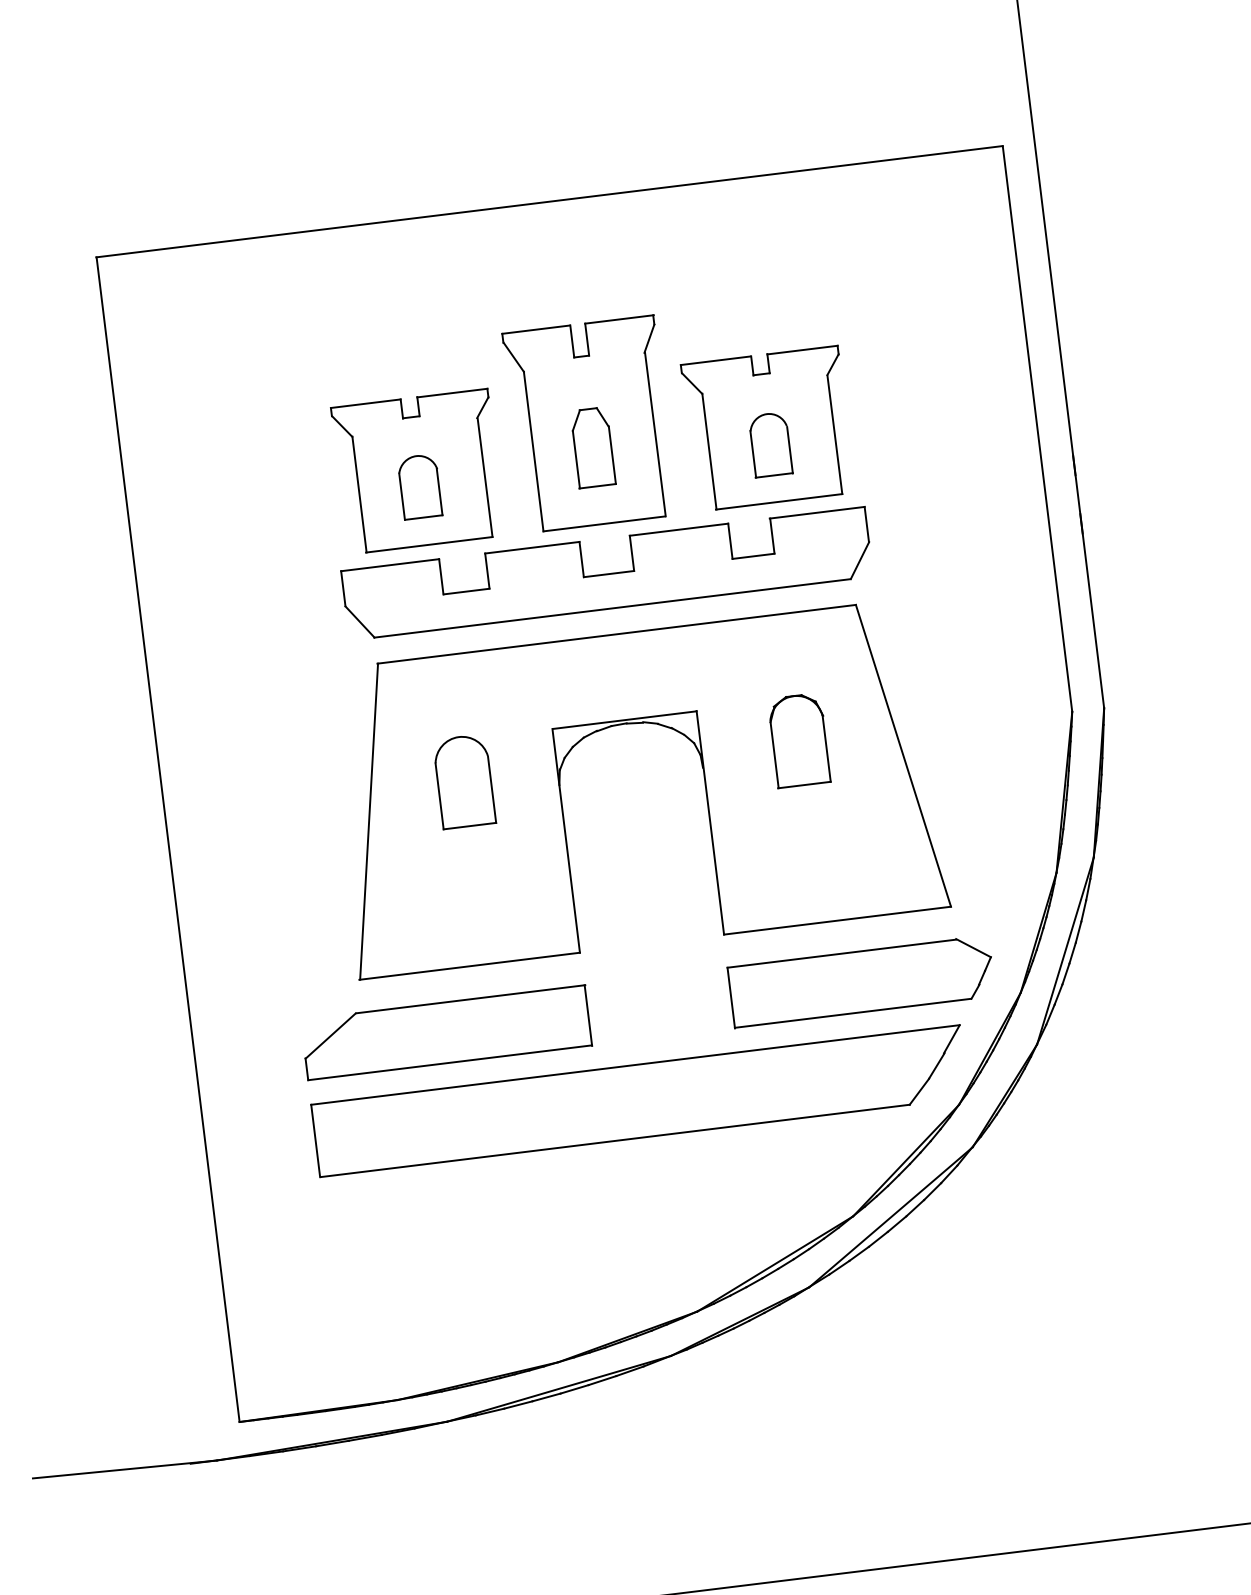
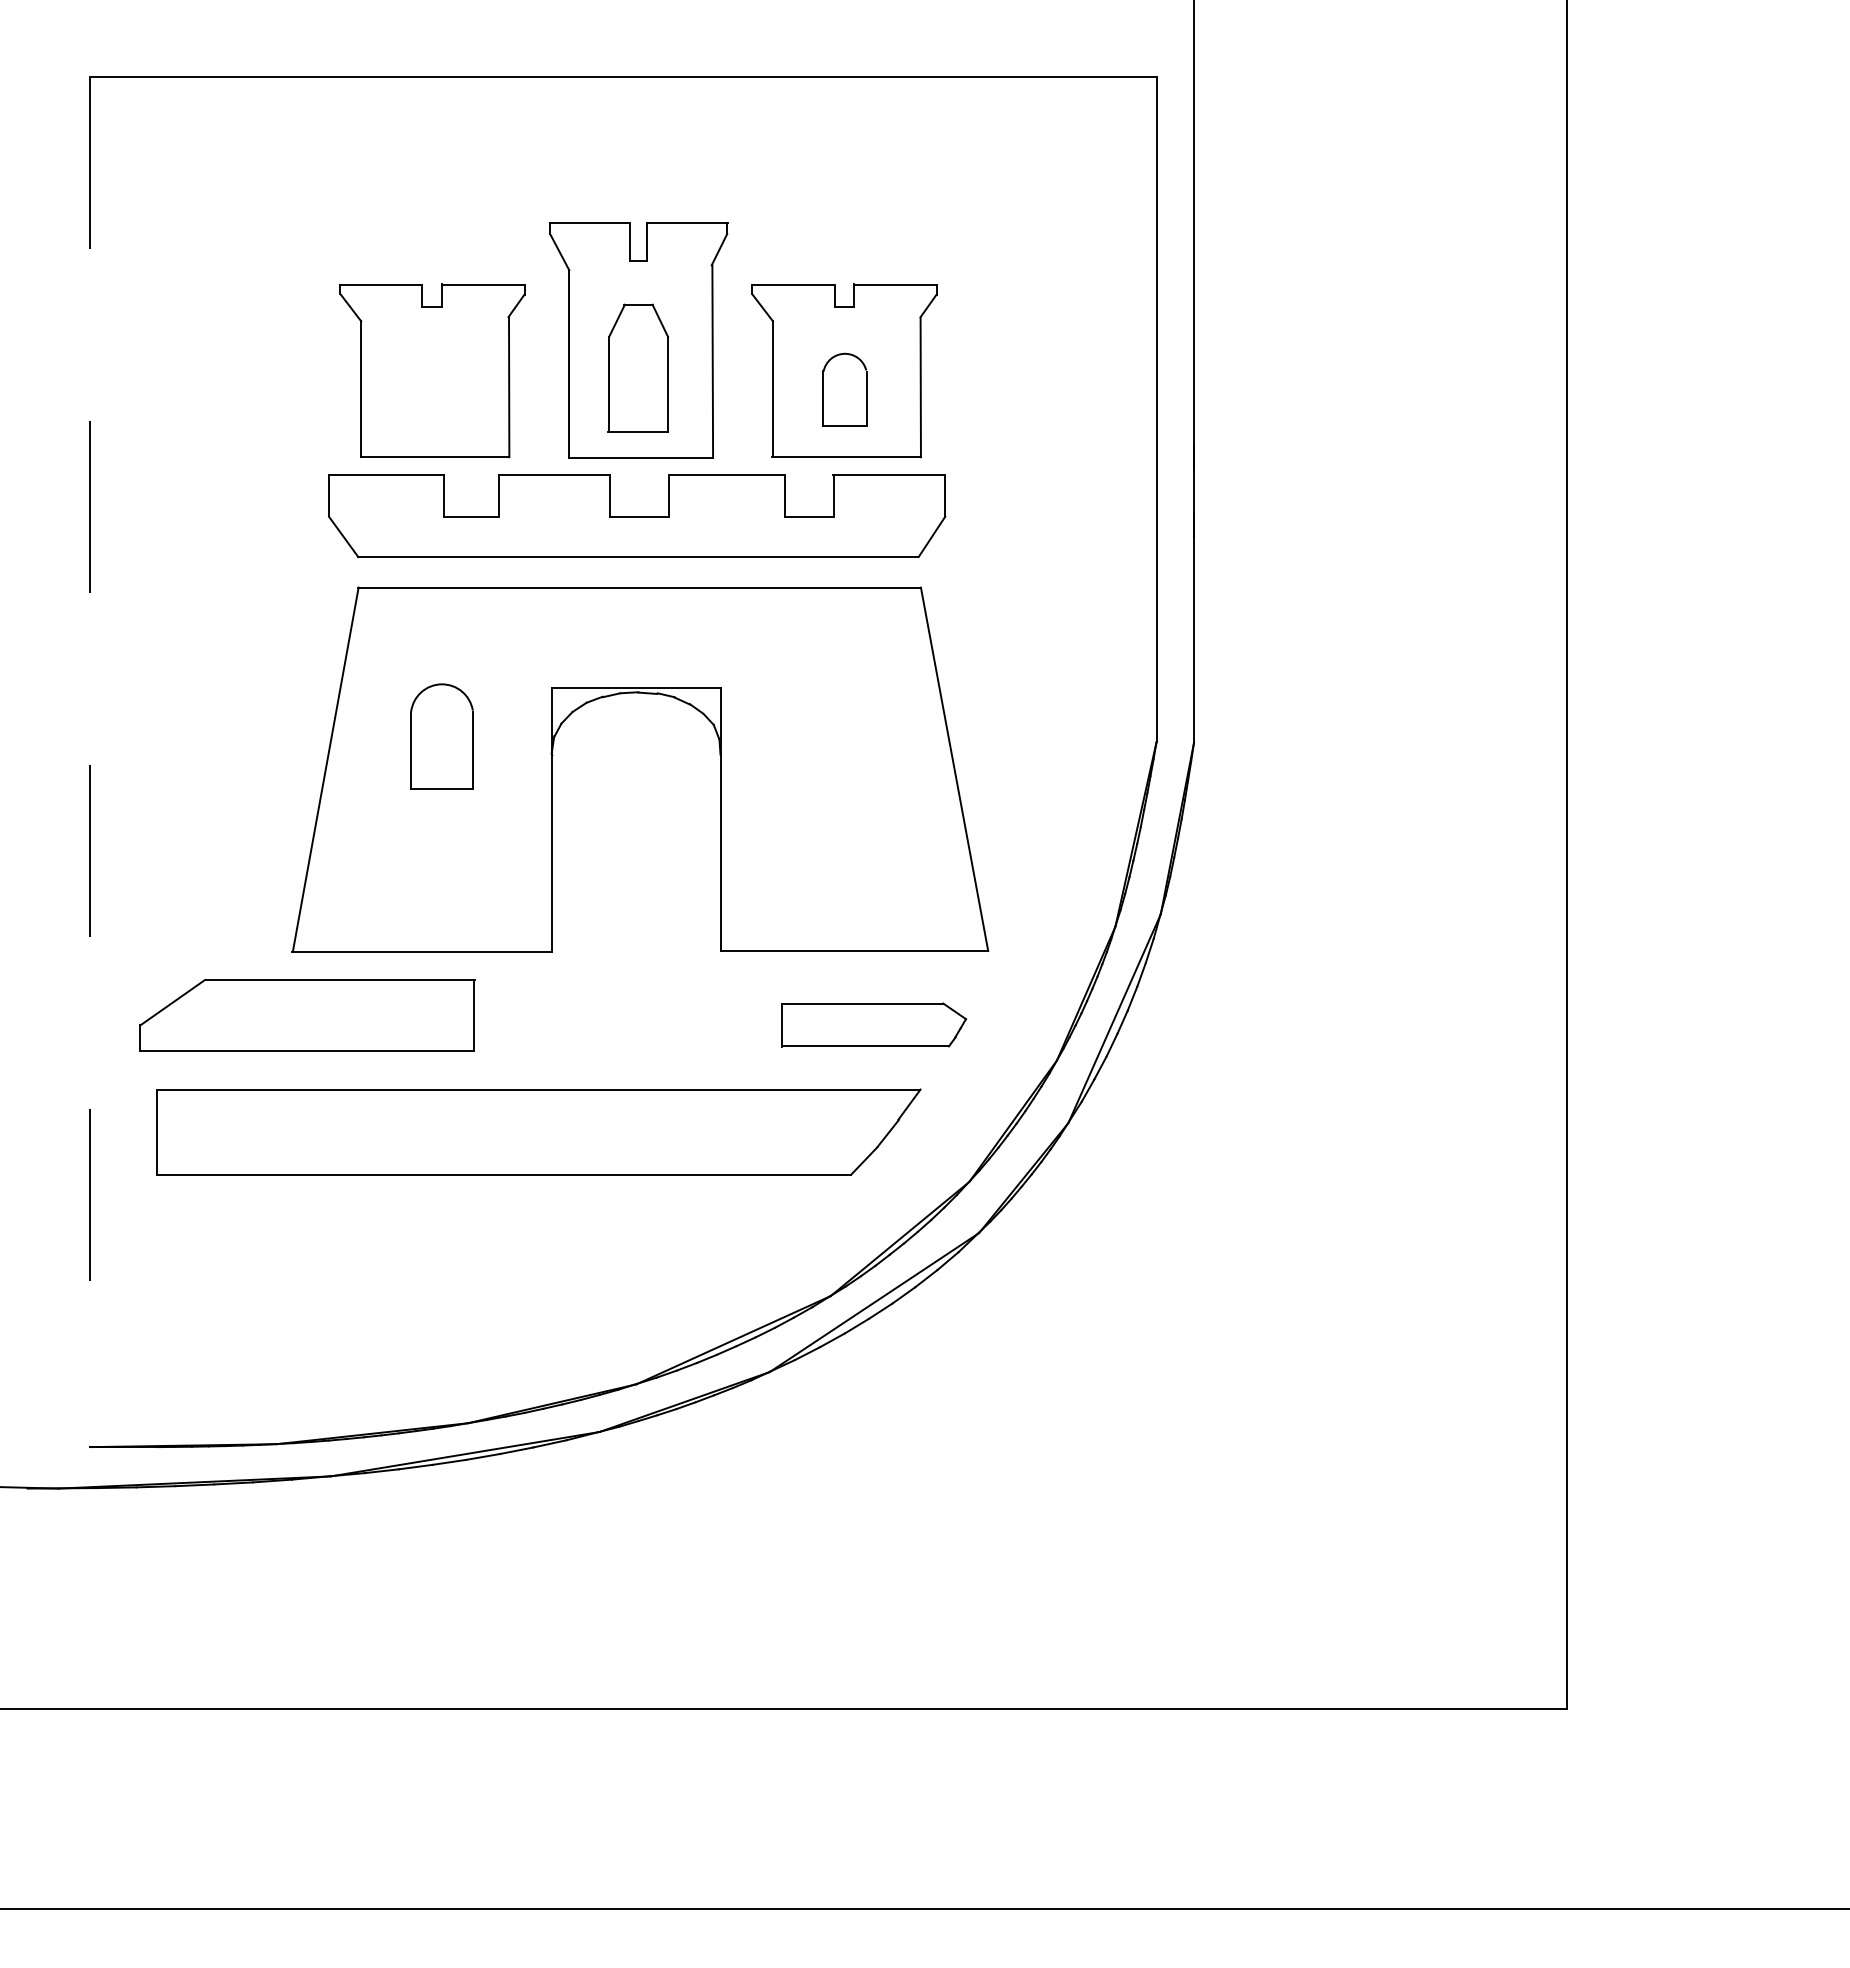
part: (592, 447) -> (638, 367), size x1.4
part: (420, 486) -> (432, 388), removed
part: (799, 740) -> (836, 736), removed
line: (168, 840) -> (90, 762), solid -> dashed
part: (861, 981) -> (873, 1024), size x0.6
part: (446, 1032) -> (307, 1014), moved
part: (639, 1100) -> (538, 1131), moved

